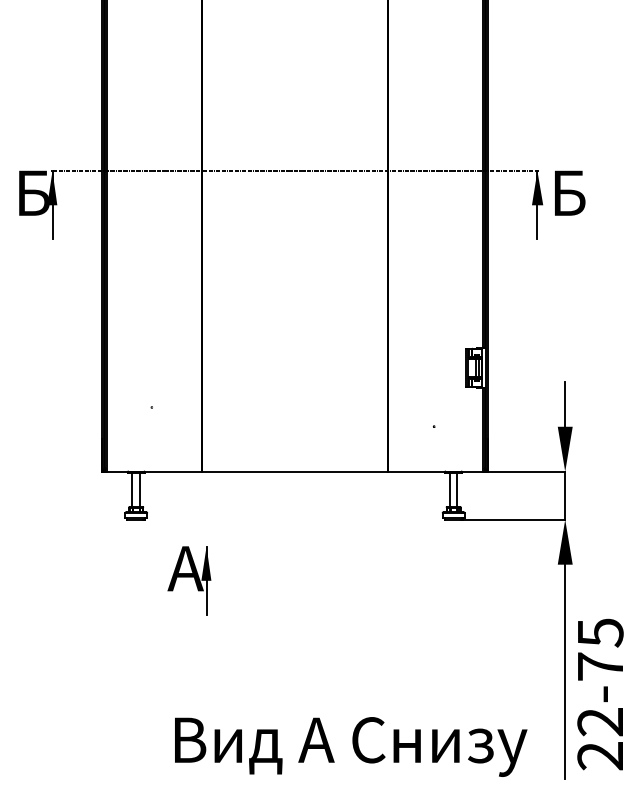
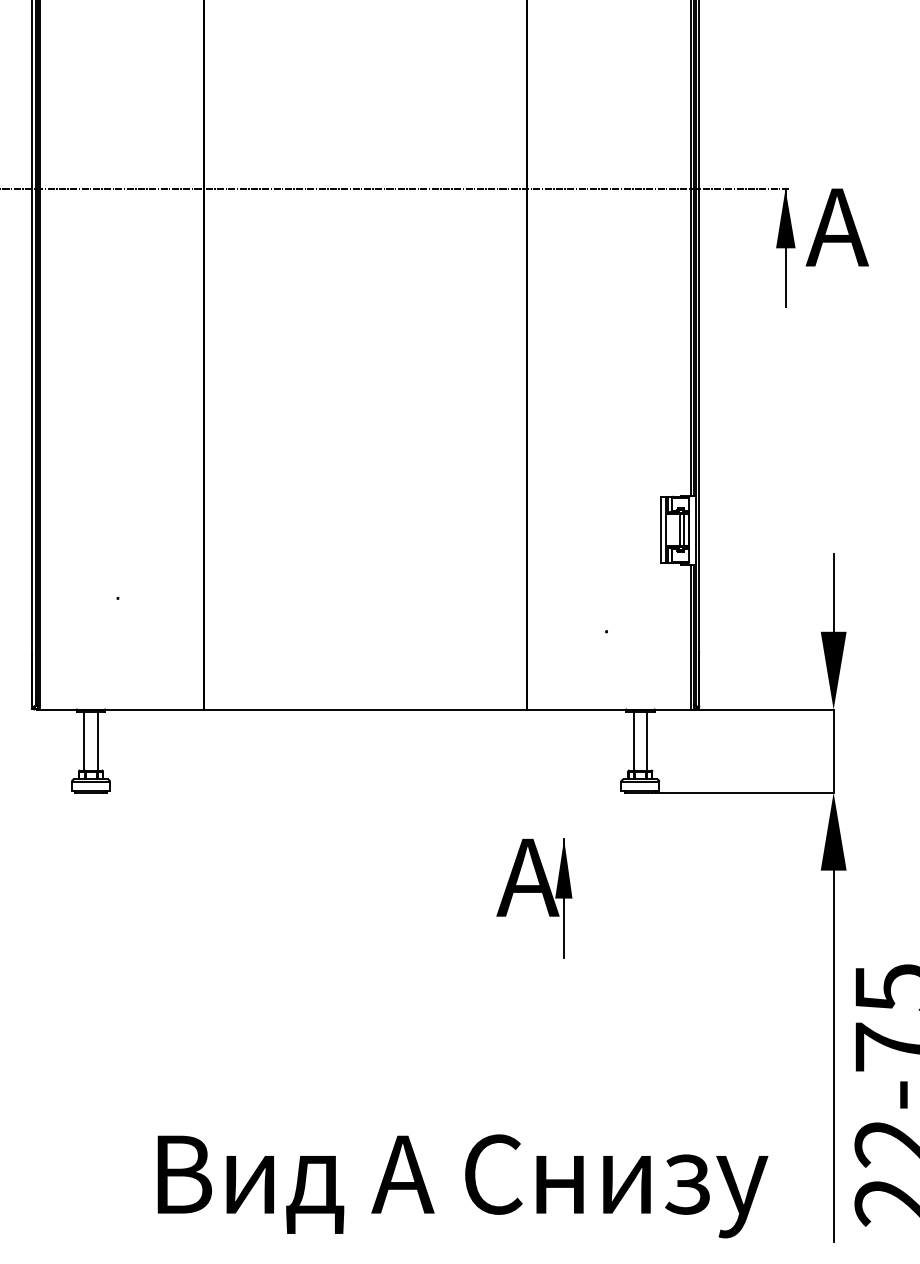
text: (567, 192) -> (837, 226), Б -> А
part: (189, 580) -> (534, 898), moved

